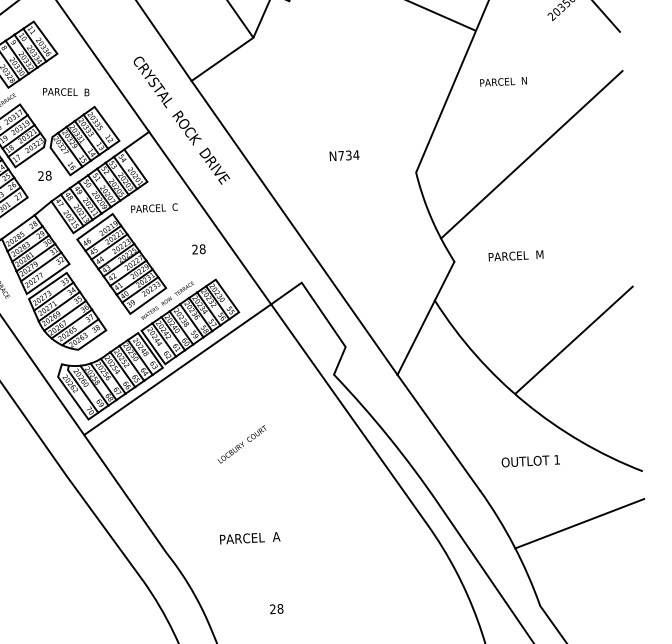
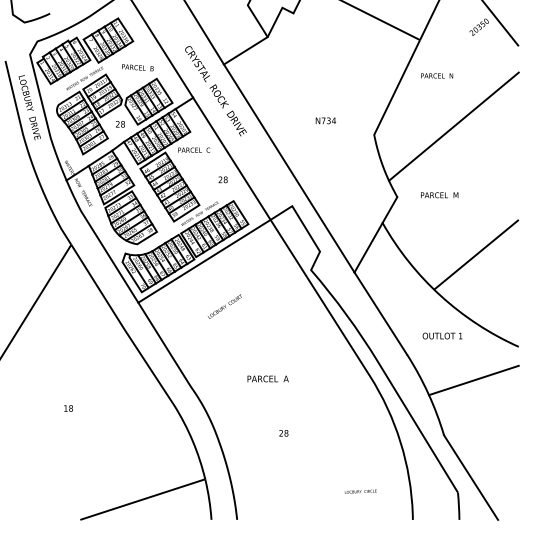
text: (241, 444) -> (224, 306), moved
text: (249, 537) -> (267, 378), moved
text: (276, 609) -> (283, 433), moved

